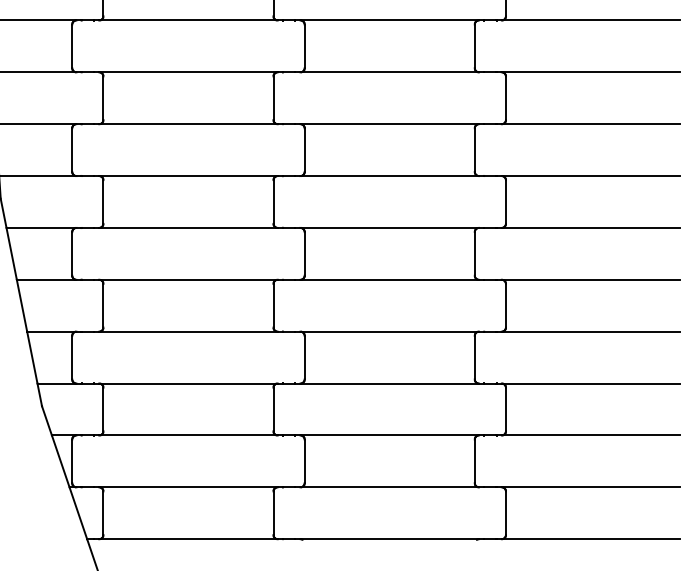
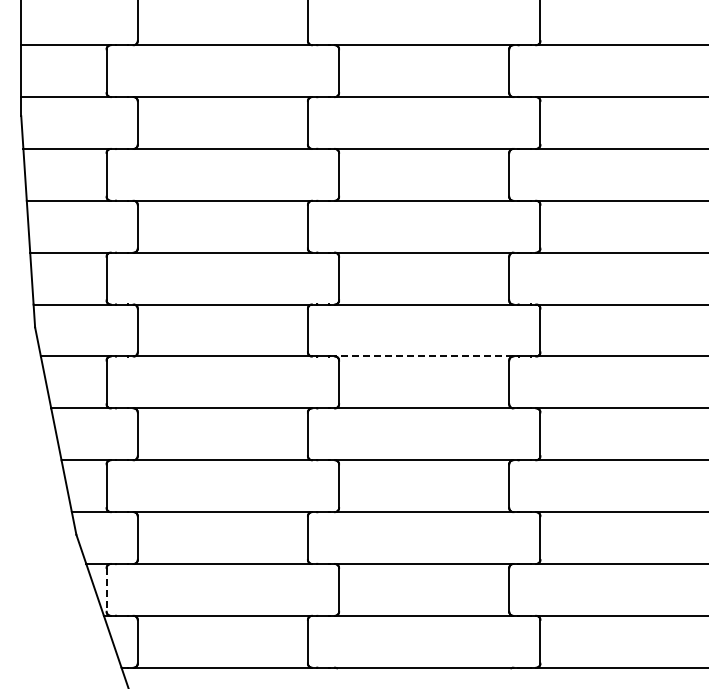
line: (389, 227) -> (423, 356), solid -> dashed
line: (72, 460) -> (106, 589), solid -> dashed

